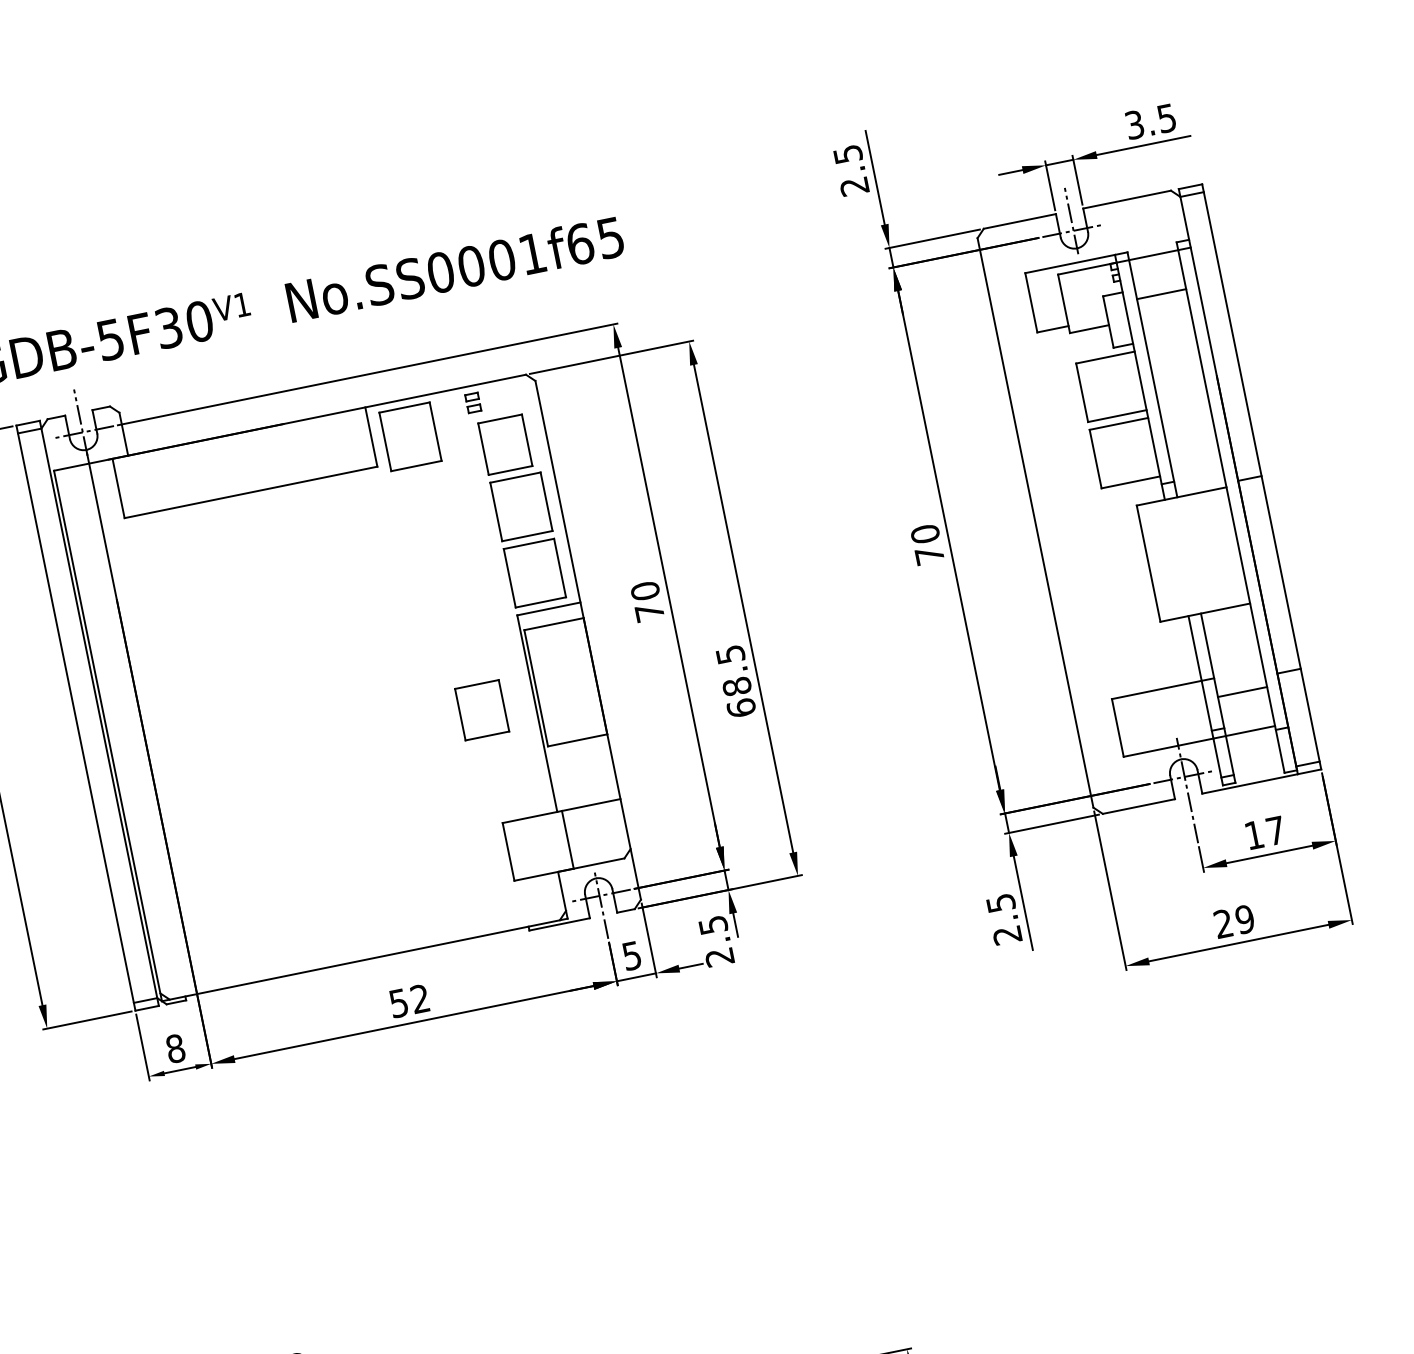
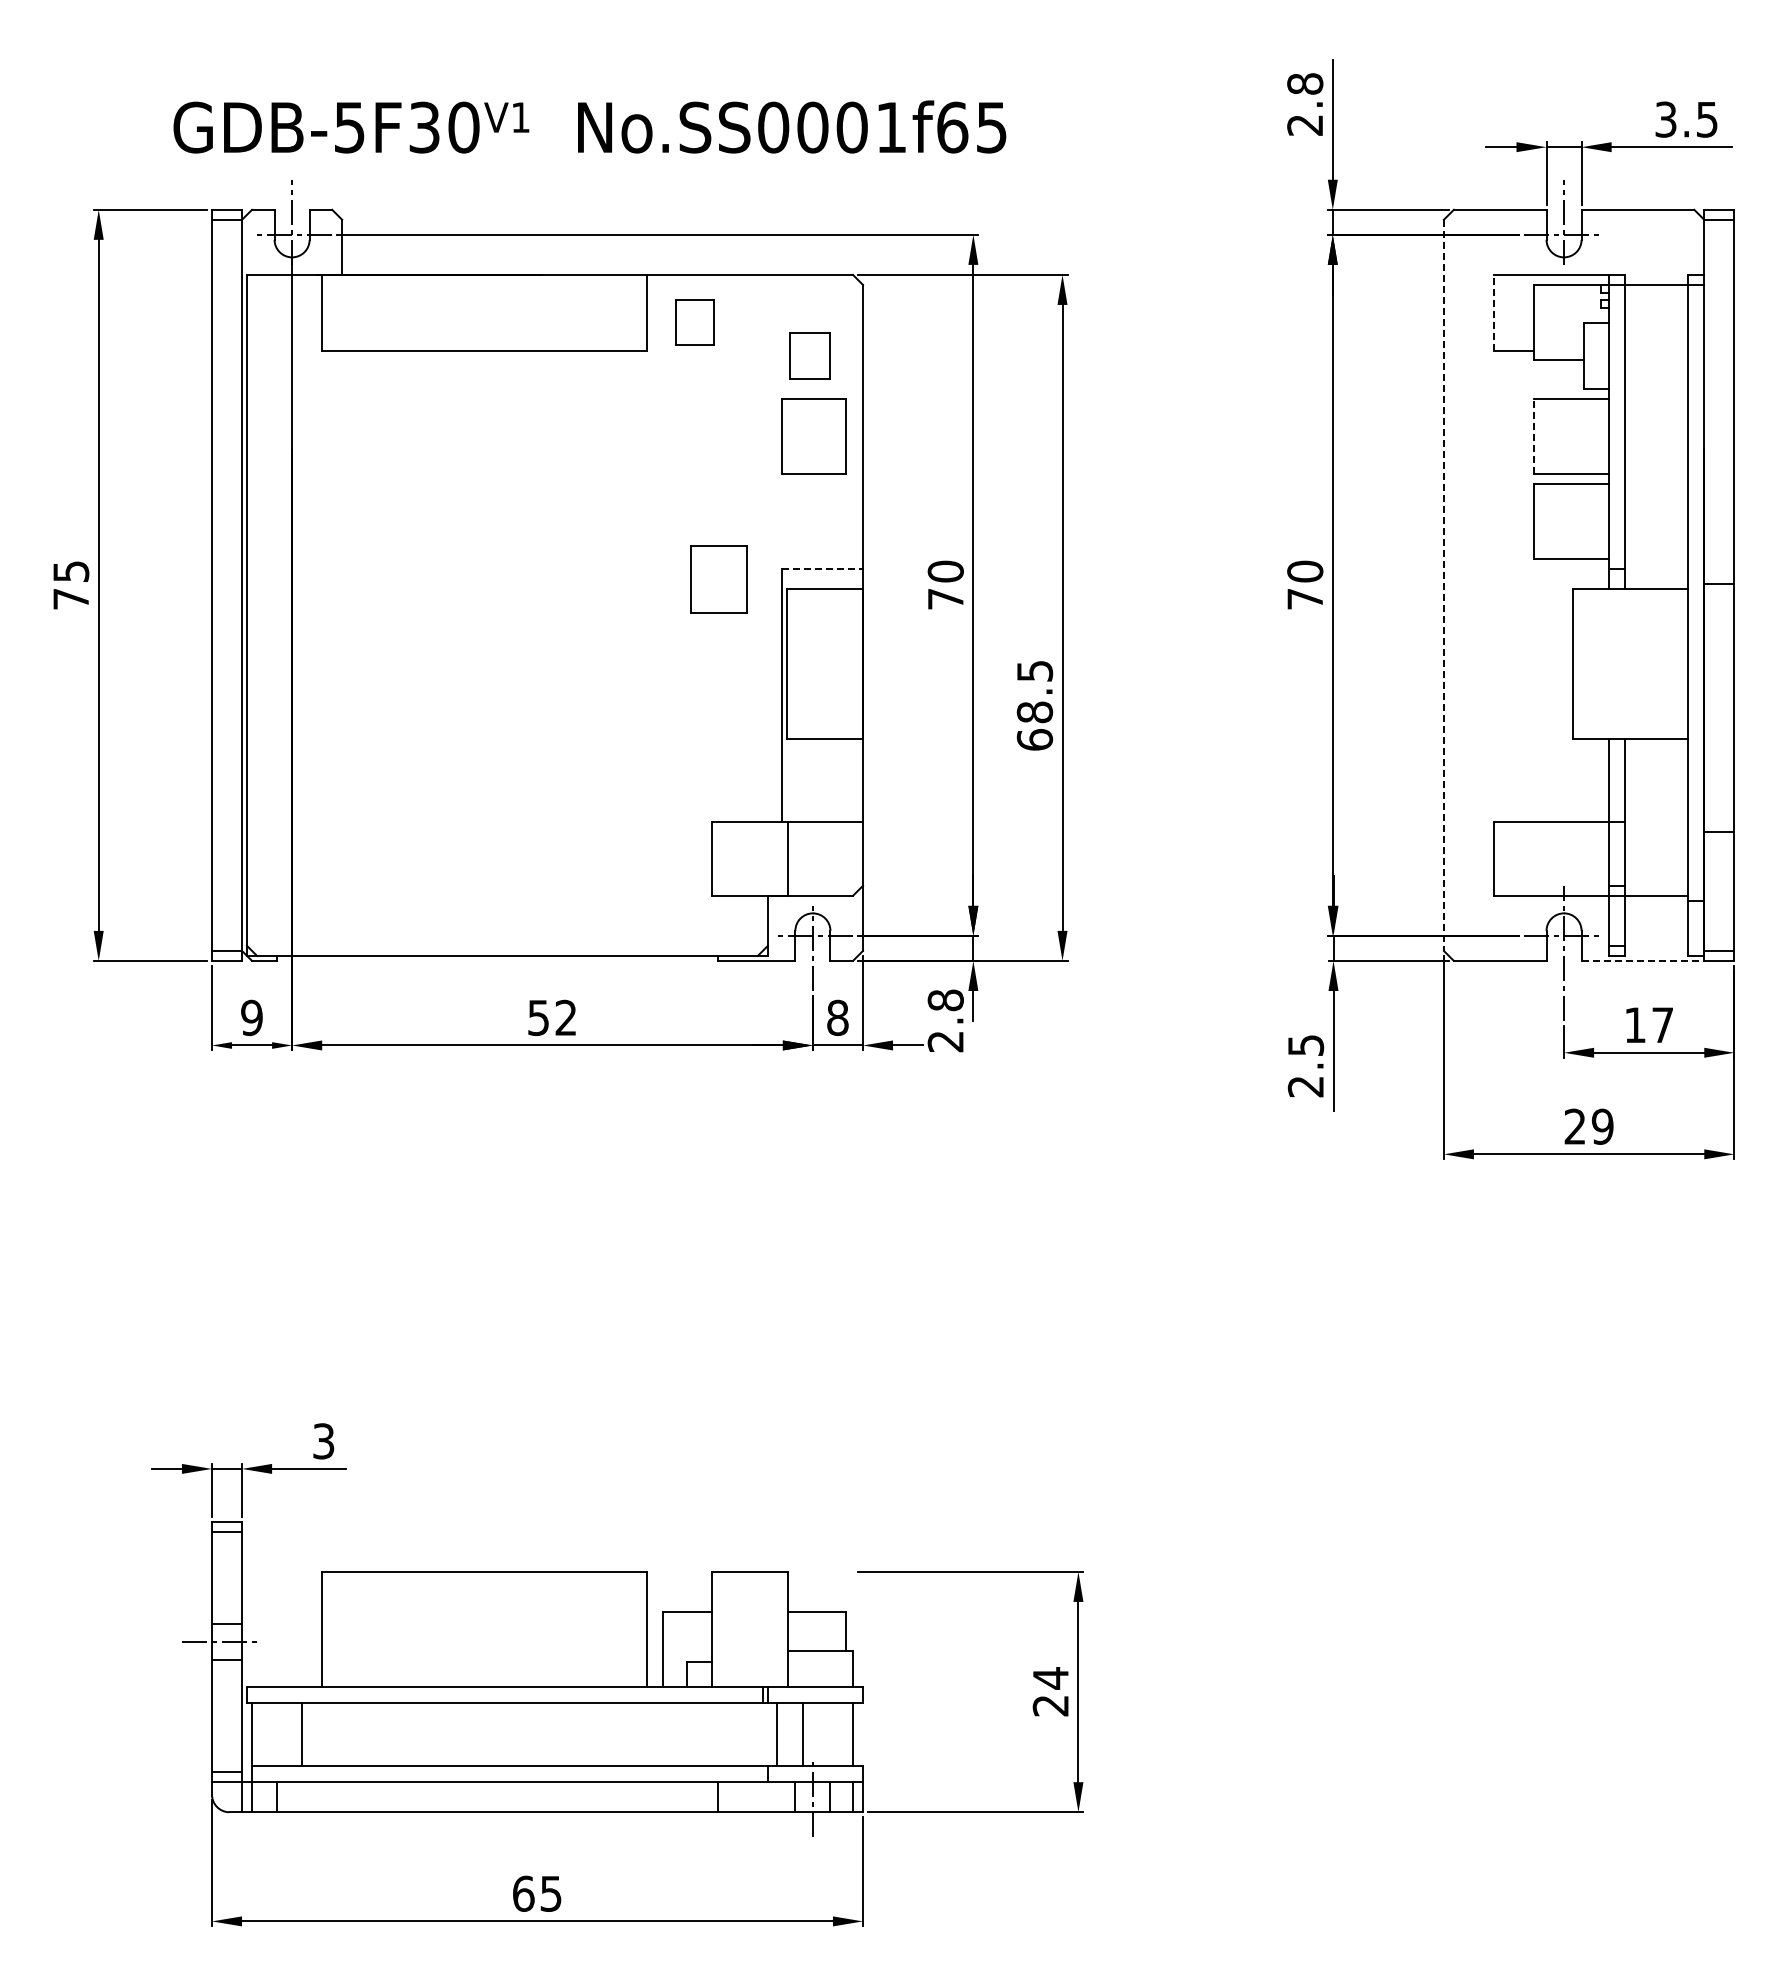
text: (848, 153) -> (1305, 83), 2.5 -> 2.8
line: (1161, 293) -> (1656, 334), removed
line: (1030, 302) -> (1493, 312), solid -> dashed
line: (1082, 392) -> (1534, 436), solid -> dashed
part: (472, 403) -> (780, 296), removed
part: (410, 436) -> (694, 322), size x0.6
part: (504, 444) -> (809, 355), size x0.7
line: (1035, 523) -> (1443, 585), solid -> dashed
part: (534, 573) -> (813, 521), removed
line: (548, 609) -> (822, 569), solid -> dashed
line: (1242, 691) -> (1656, 845), removed
part: (481, 710) -> (718, 579), moved
line: (1250, 783) -> (1643, 960), solid -> dashed
text: (713, 925) -> (945, 1000), 2.5 -> 2.8
text: (631, 955) -> (837, 1017), 5 -> 8
text: (175, 1048) -> (251, 1017), 8 -> 9

